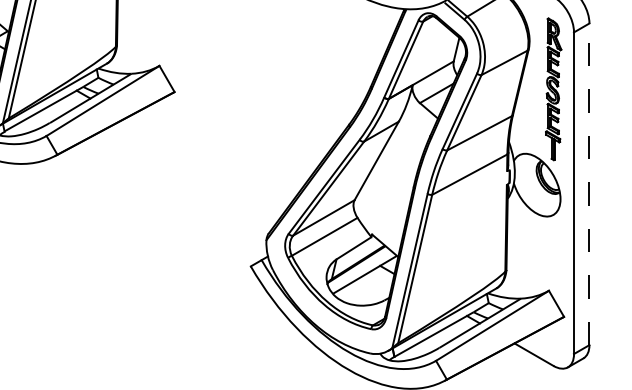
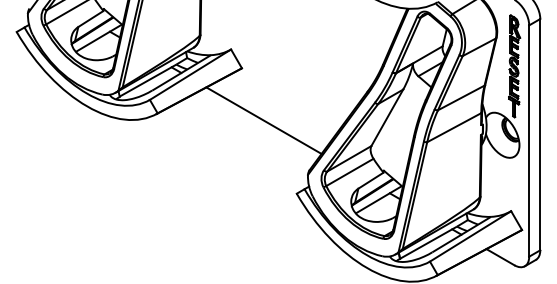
line: (204, 164) -> (263, 120), added
line: (589, 184) -> (540, 134), dashed -> solid

